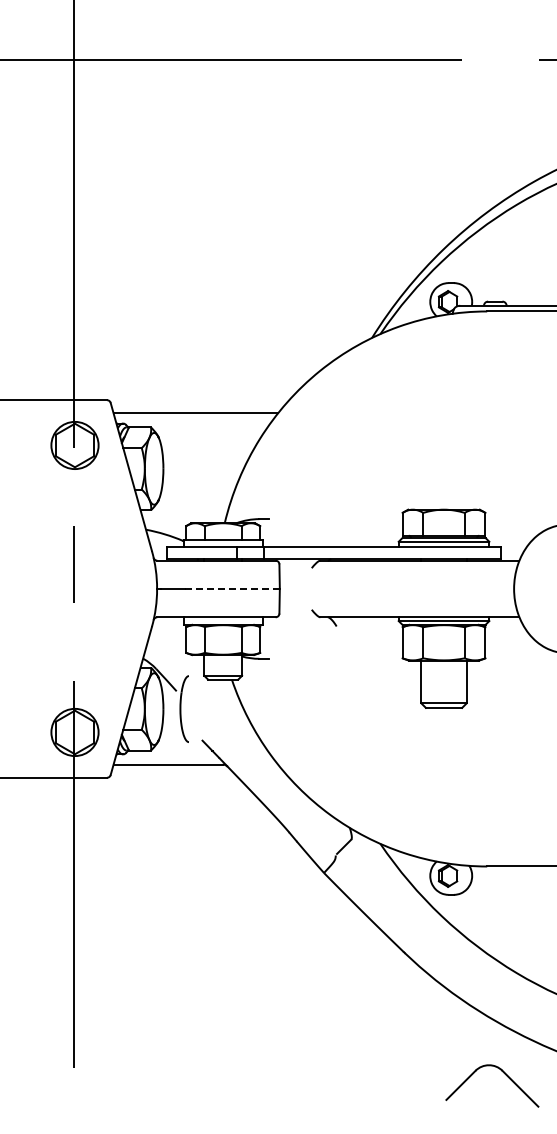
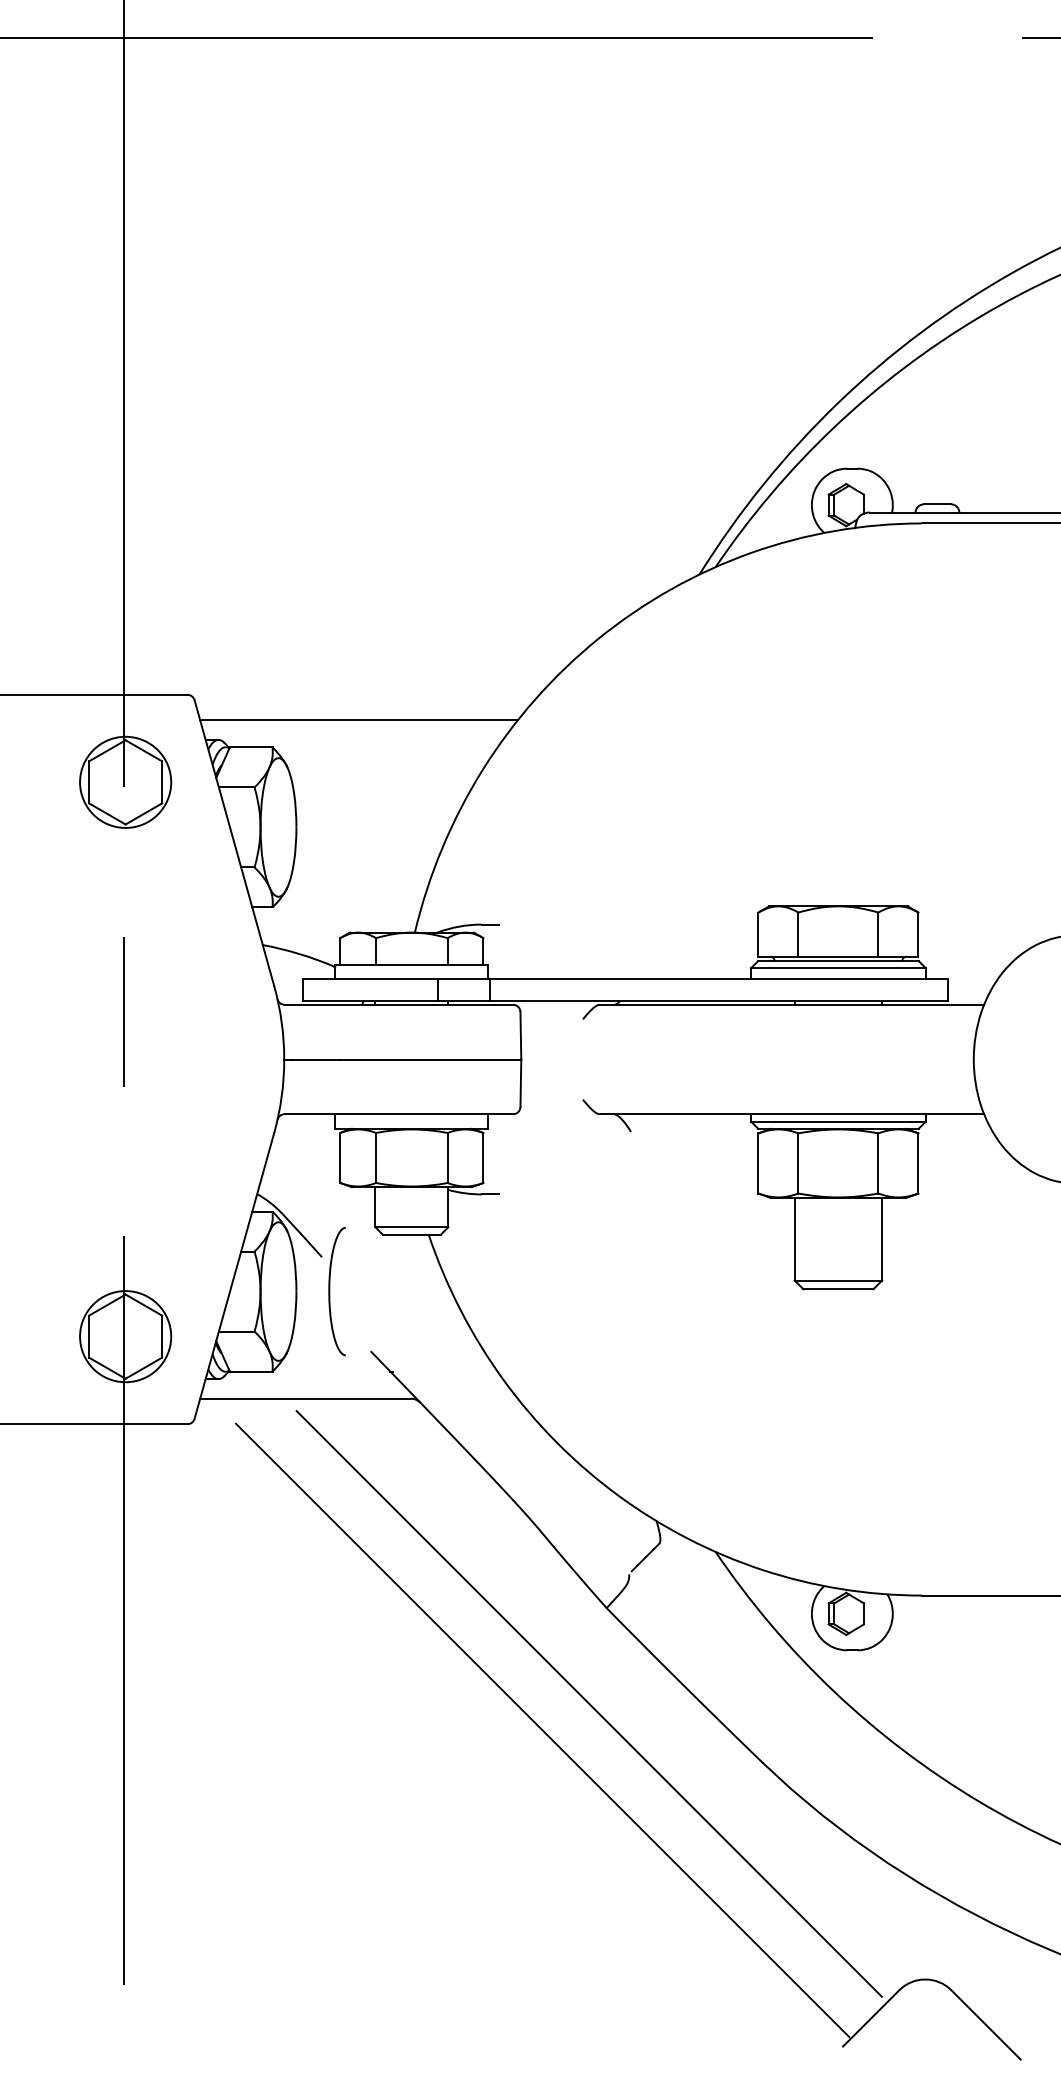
line: (232, 588) -> (429, 1058), dashed -> solid
line: (314, 922) -> (588, 1703), added
line: (290, 936) -> (541, 1730), added

